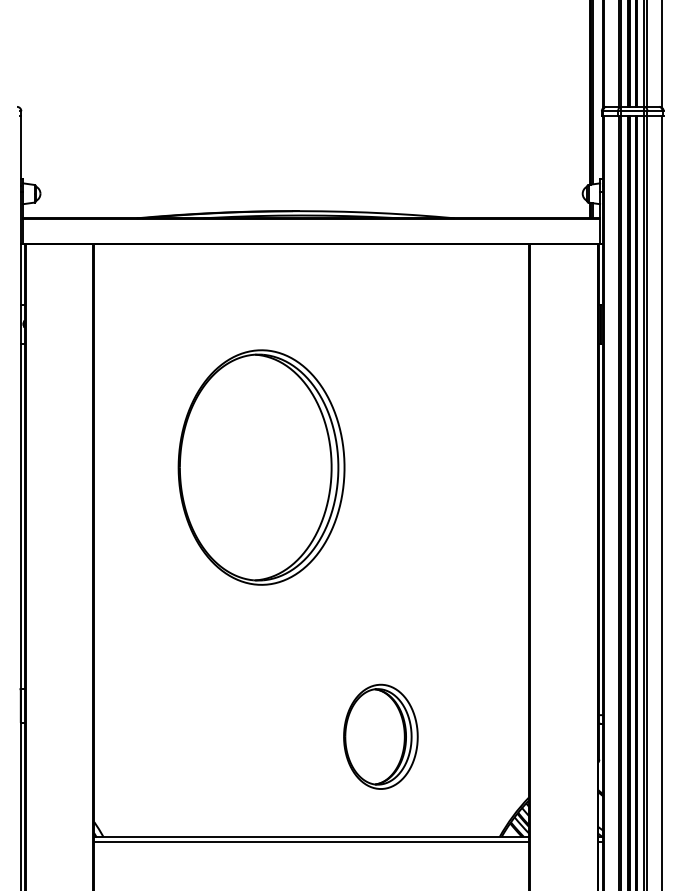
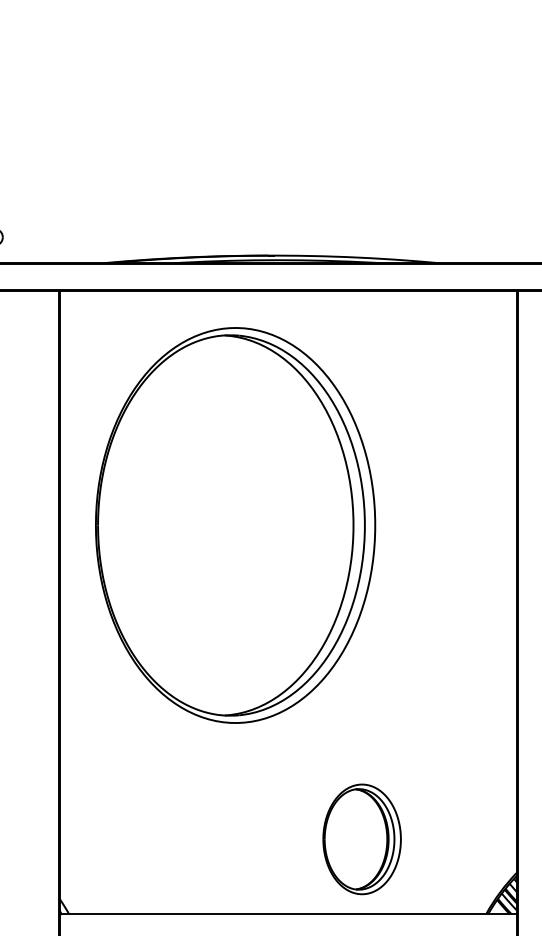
part: (261, 467) -> (235, 525), size x1.6
part: (380, 736) -> (361, 839), moved
line: (311, 842) -> (288, 920), removed

